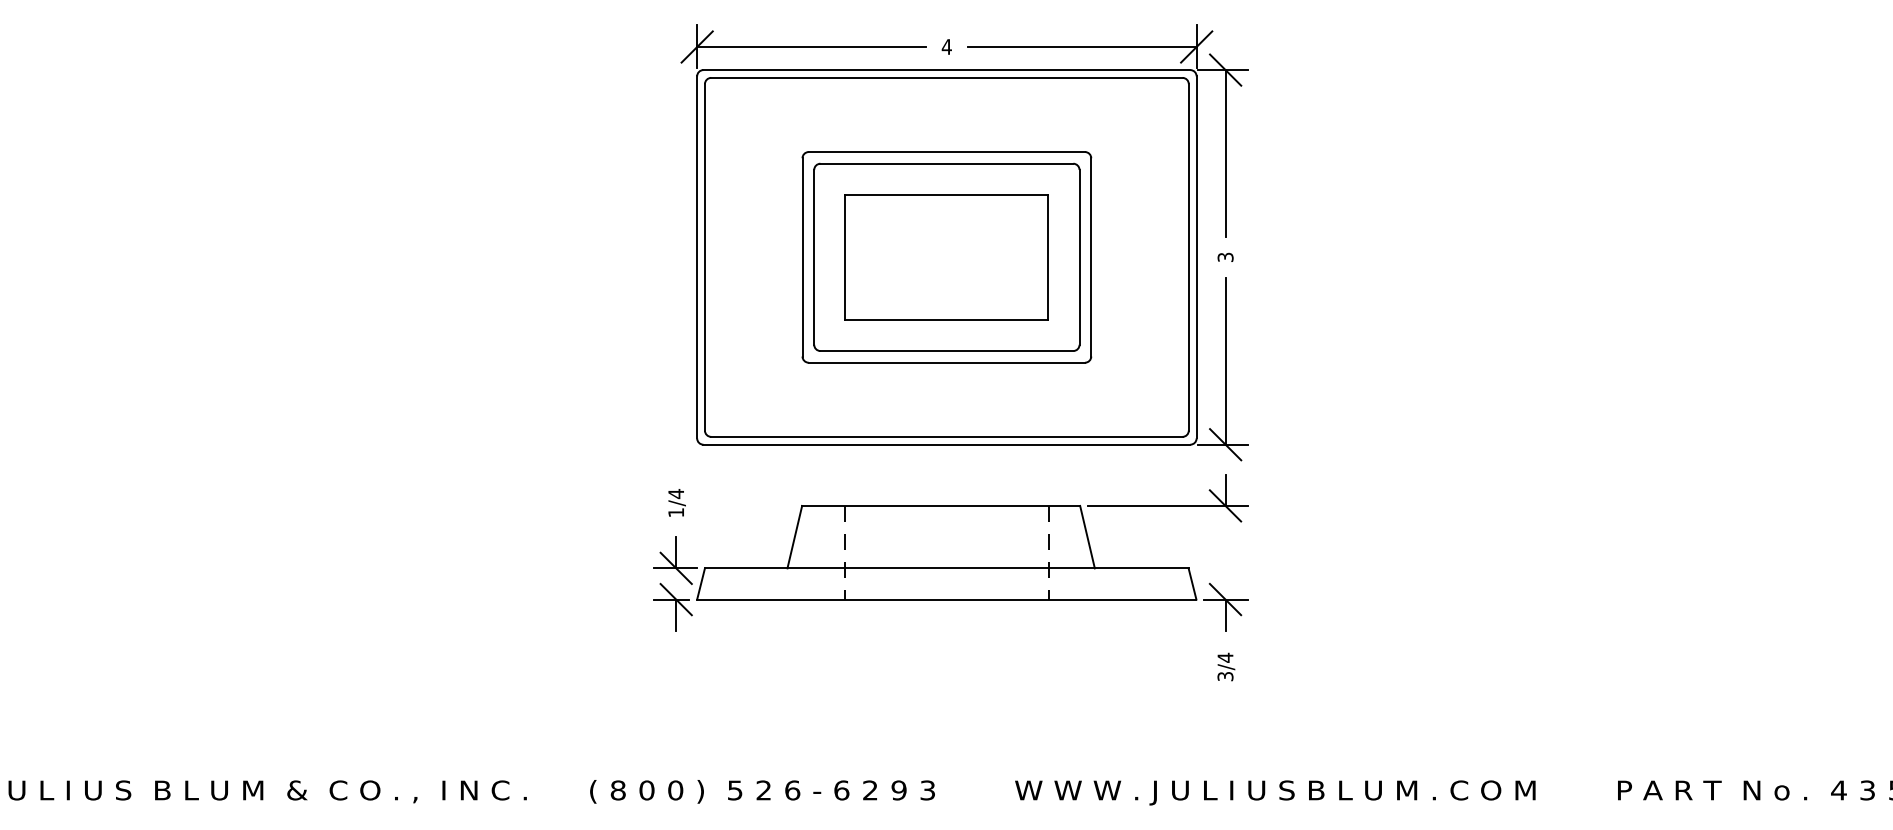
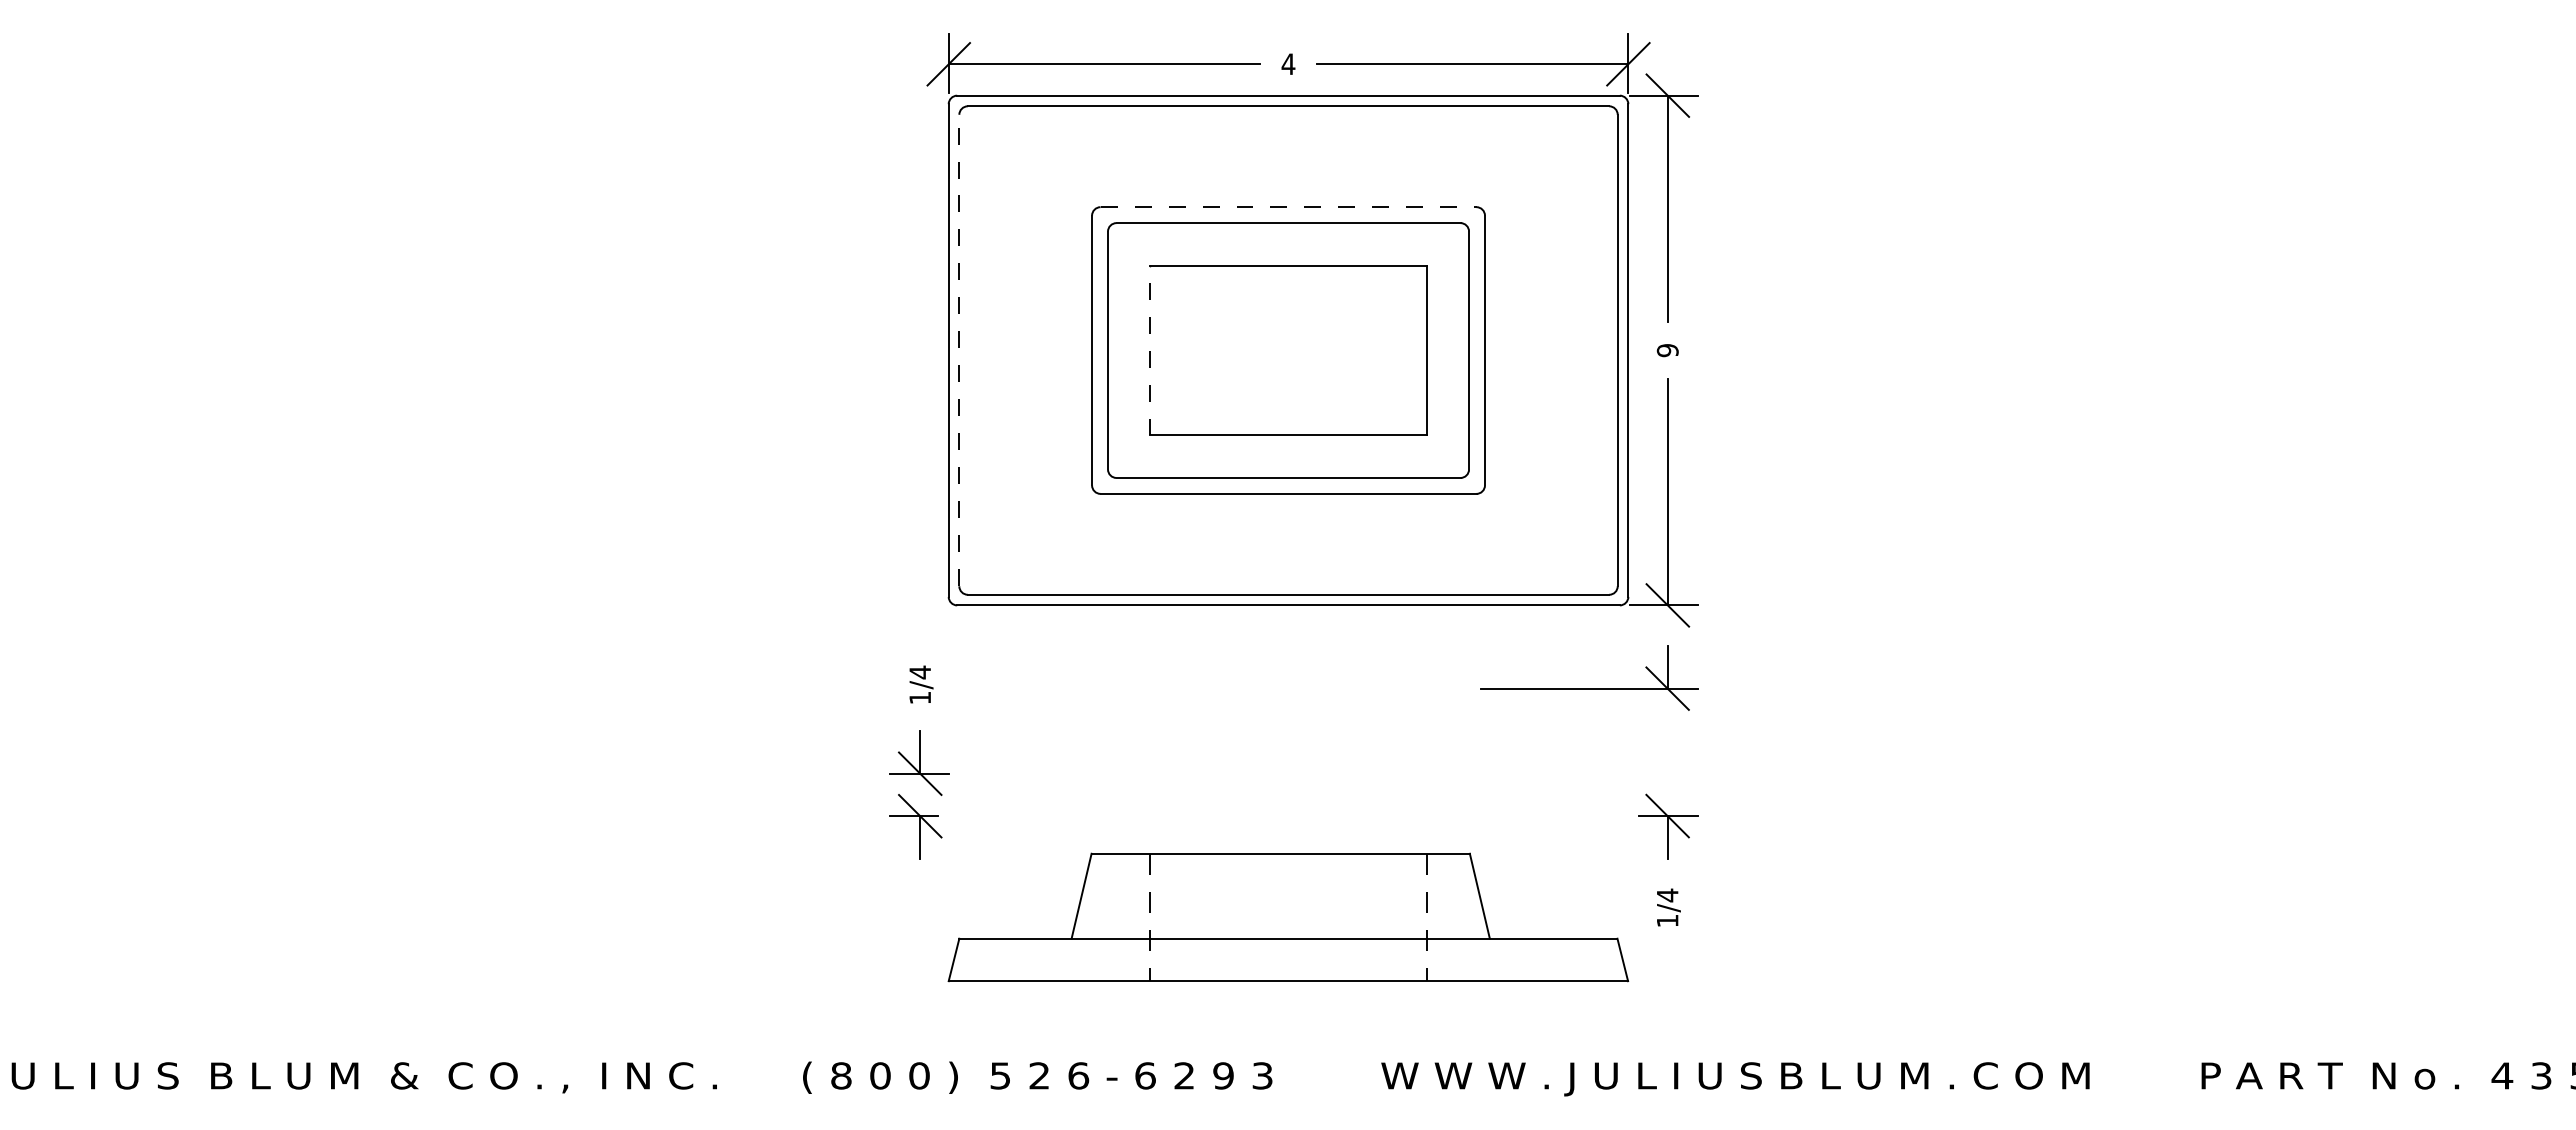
line: (946, 152) -> (1288, 207), solid -> dashed
line: (705, 257) -> (959, 350), solid -> dashed
line: (845, 257) -> (1150, 350), solid -> dashed
text: (1225, 257) -> (1667, 350), 3 -> 9
part: (946, 552) -> (1288, 917), moved
text: (1225, 676) -> (1667, 920), 3/4 -> 1/4

